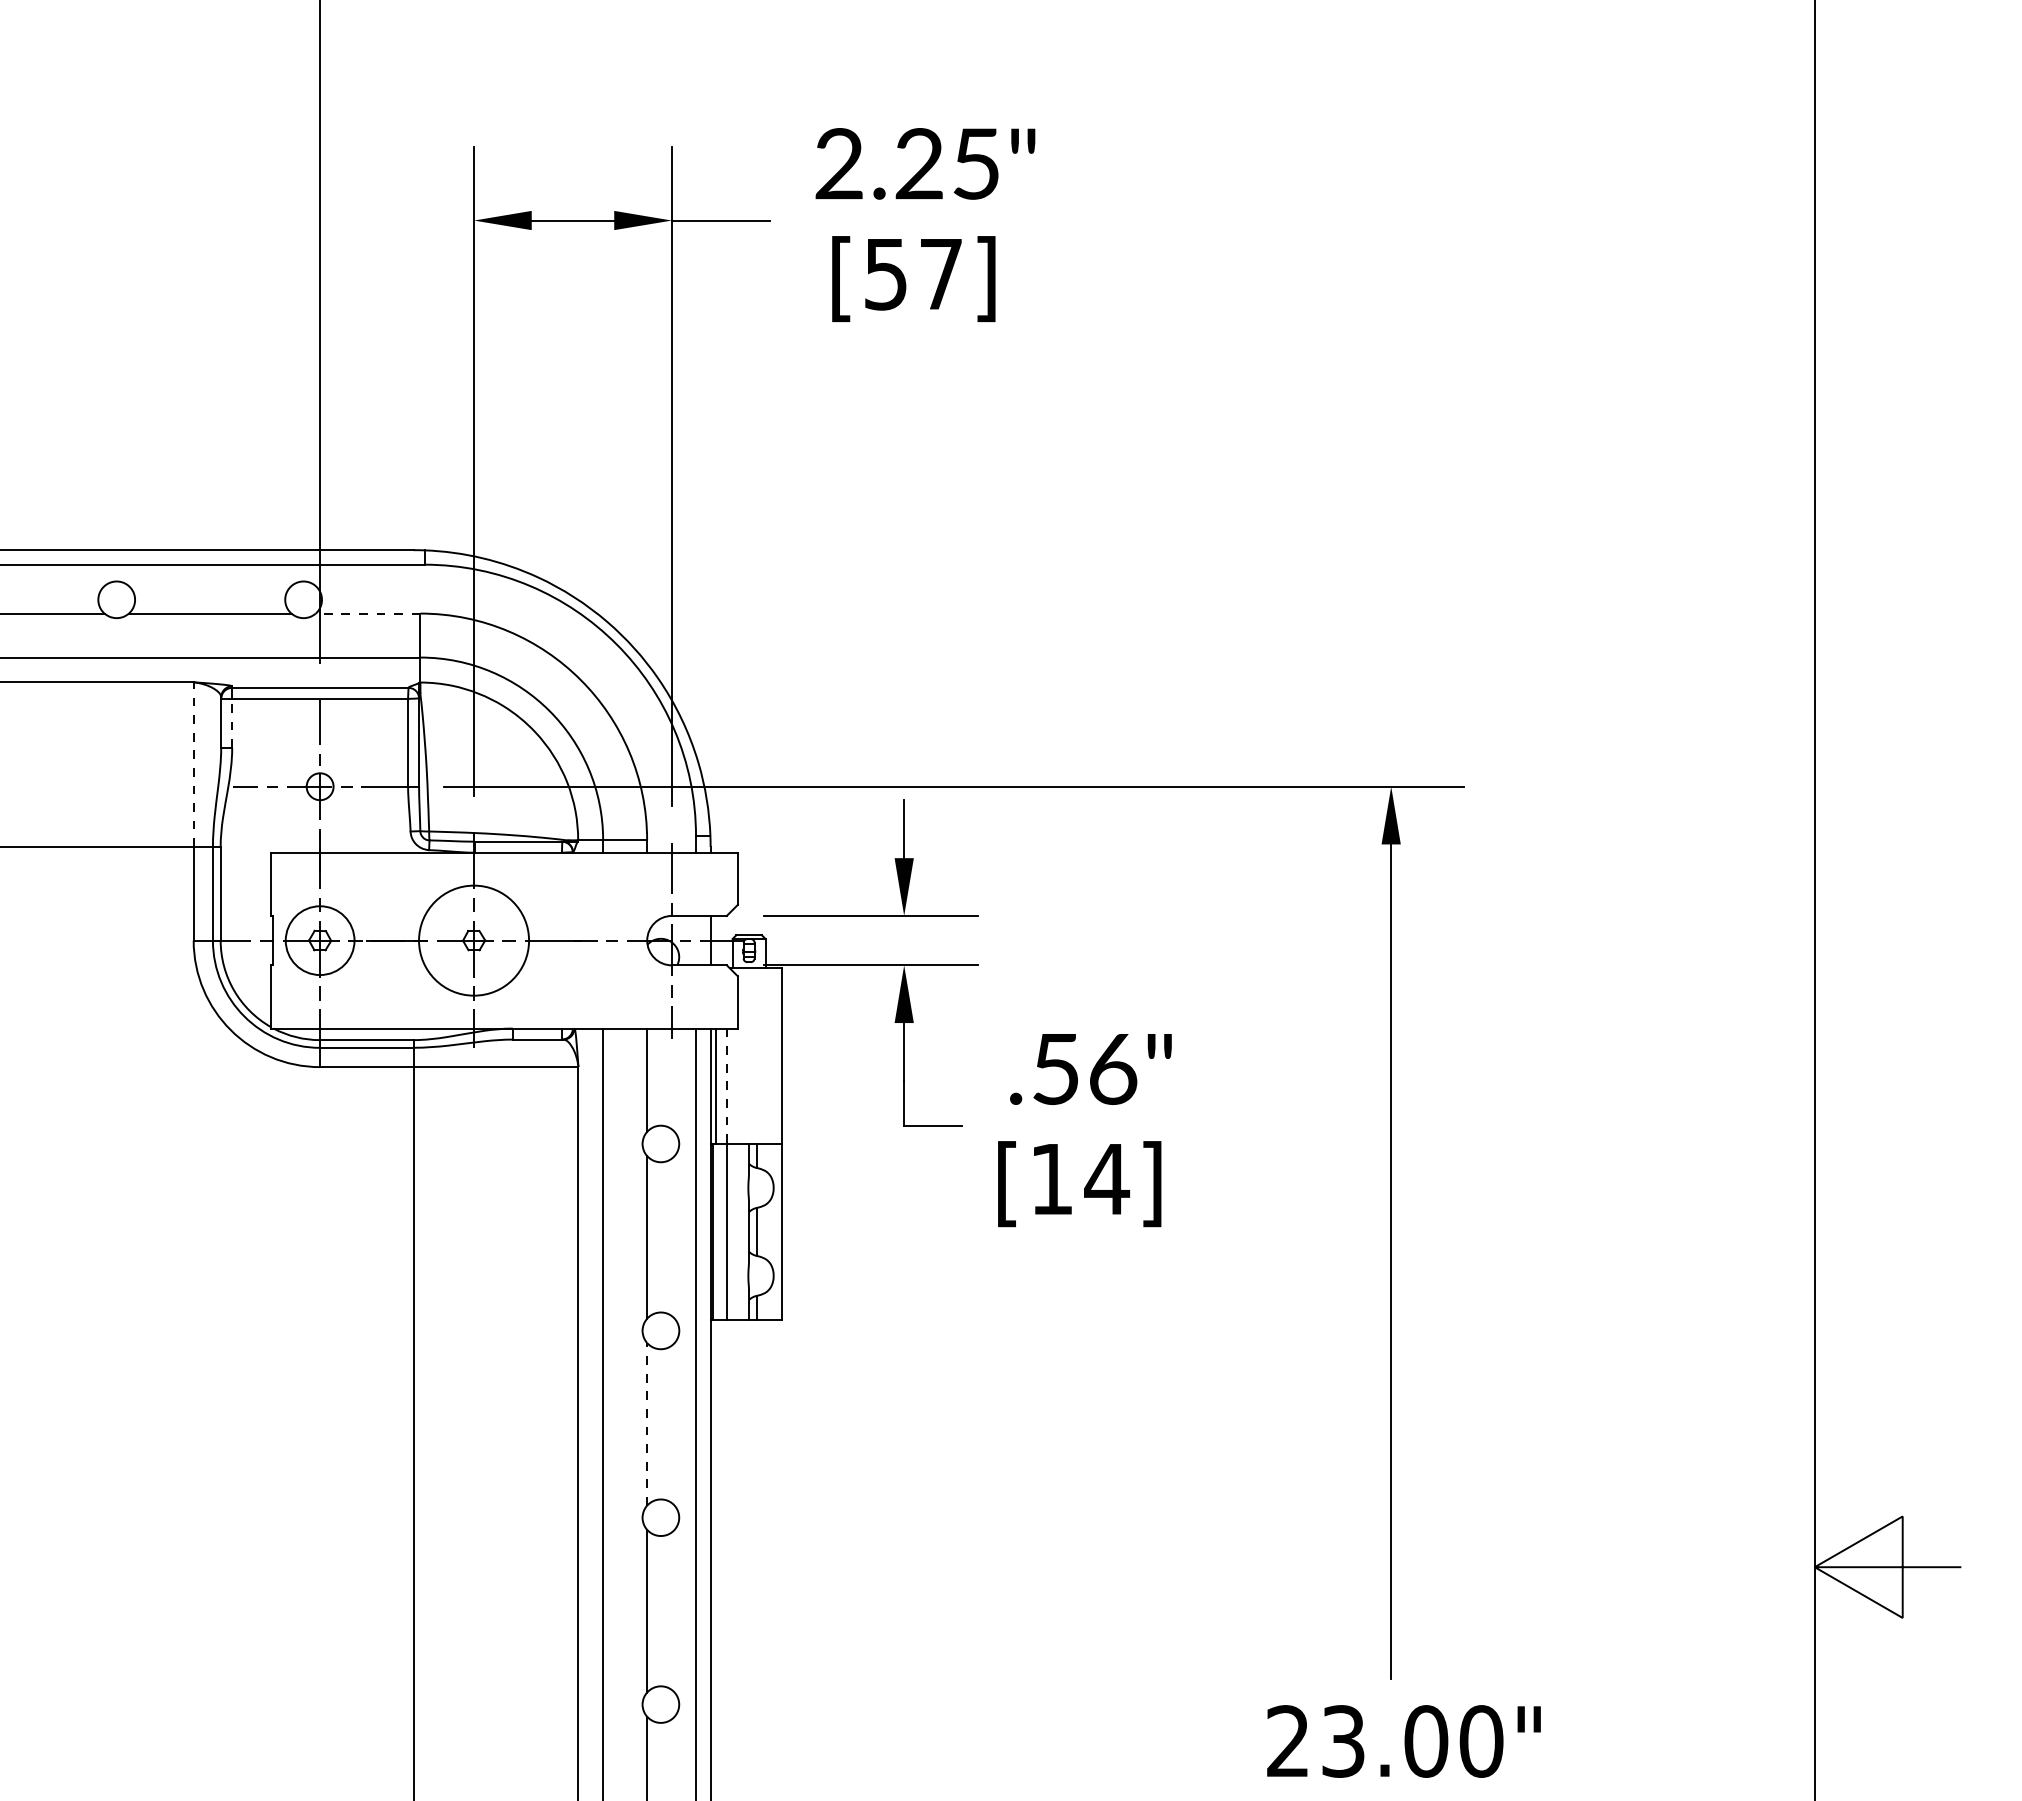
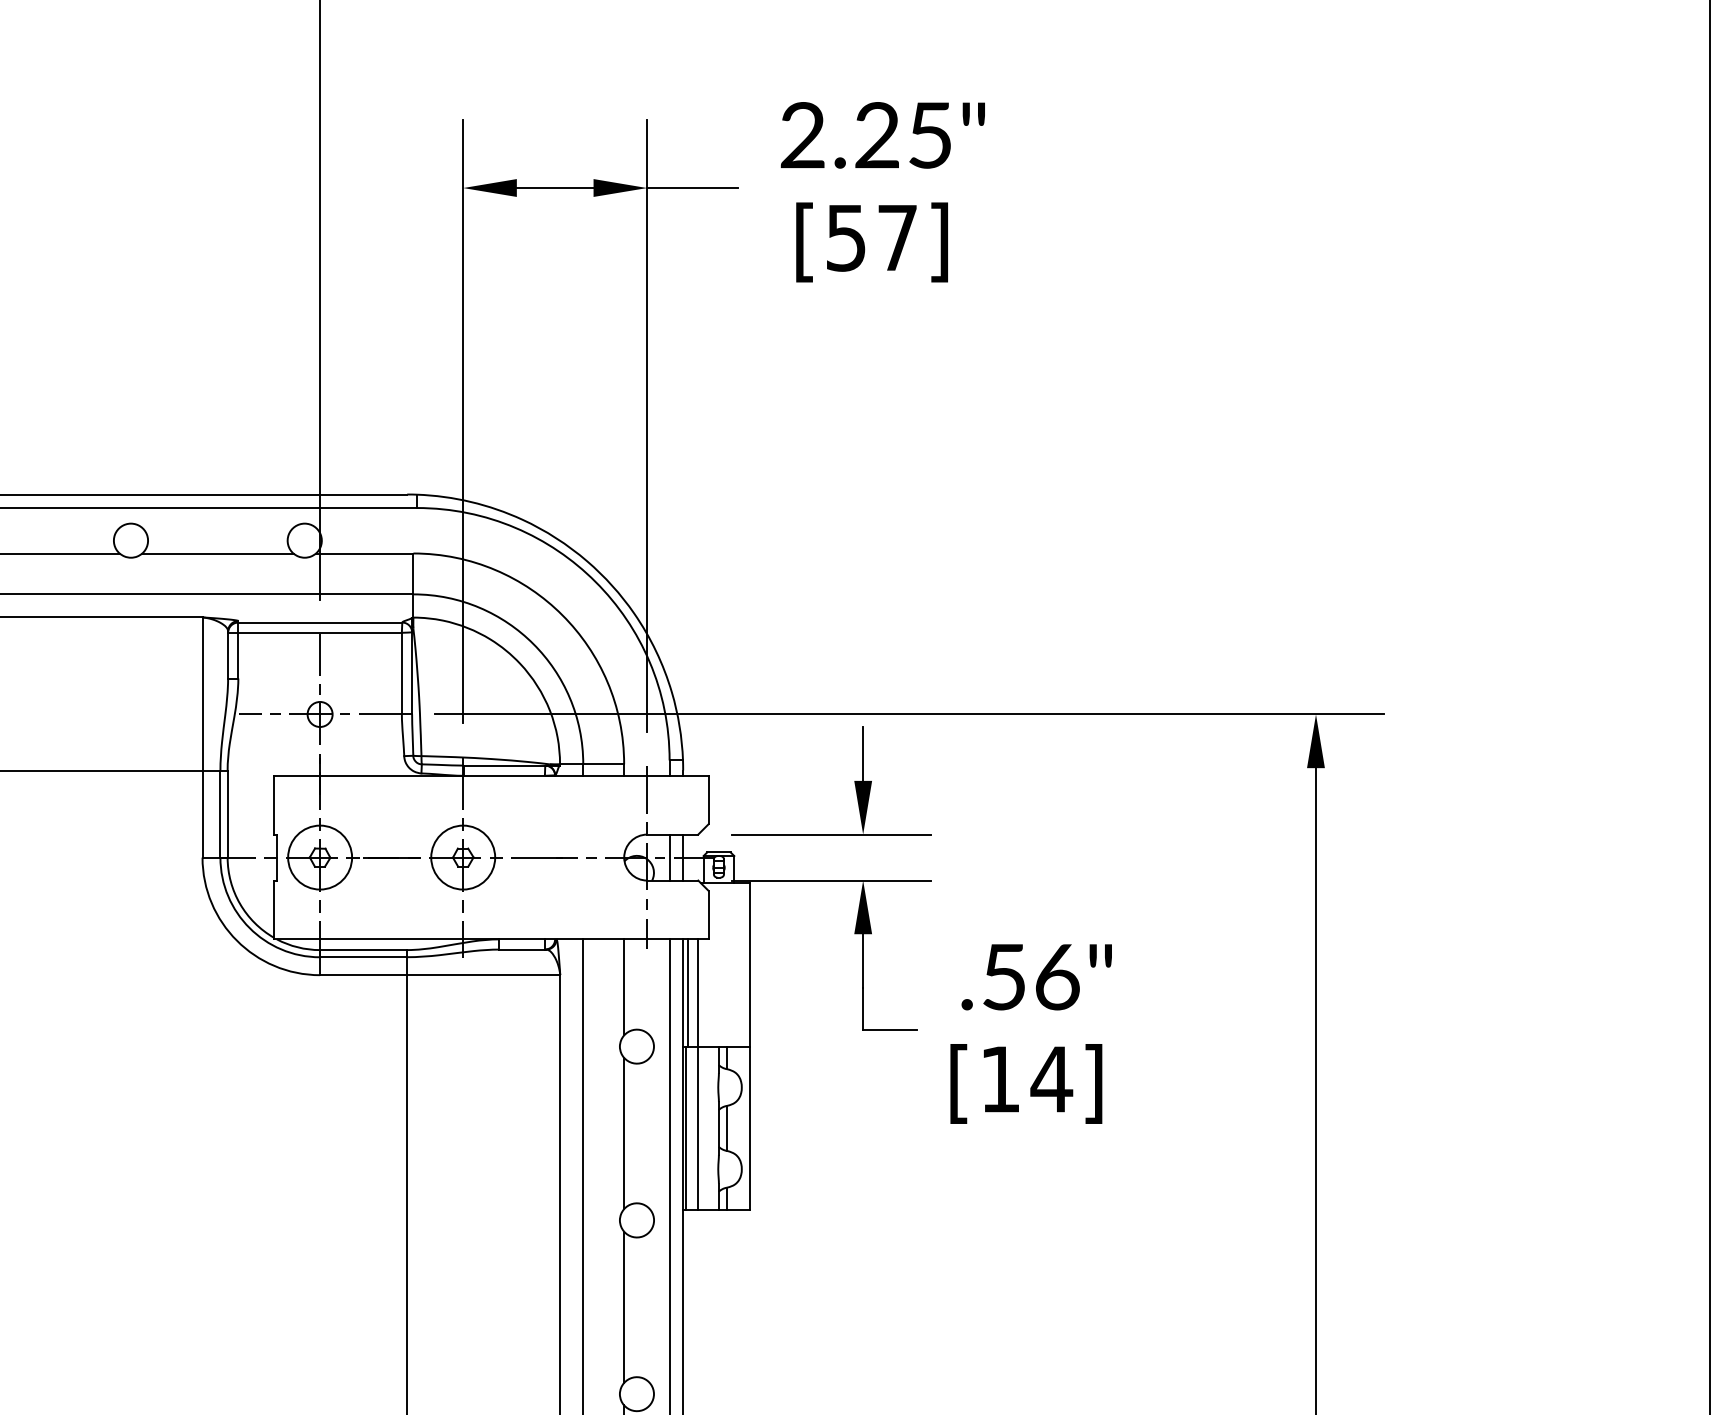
line: (367, 613) -> (364, 553), dashed -> solid
line: (232, 723) -> (238, 655), dashed -> solid
line: (193, 764) -> (202, 693), dashed -> solid
circle: (473, 940) -> (462, 857), size x0.62
line: (696, 940) -> (670, 857), added
line: (726, 1086) -> (697, 993), dashed -> solid
line: (647, 1423) -> (624, 1306), dashed -> solid

